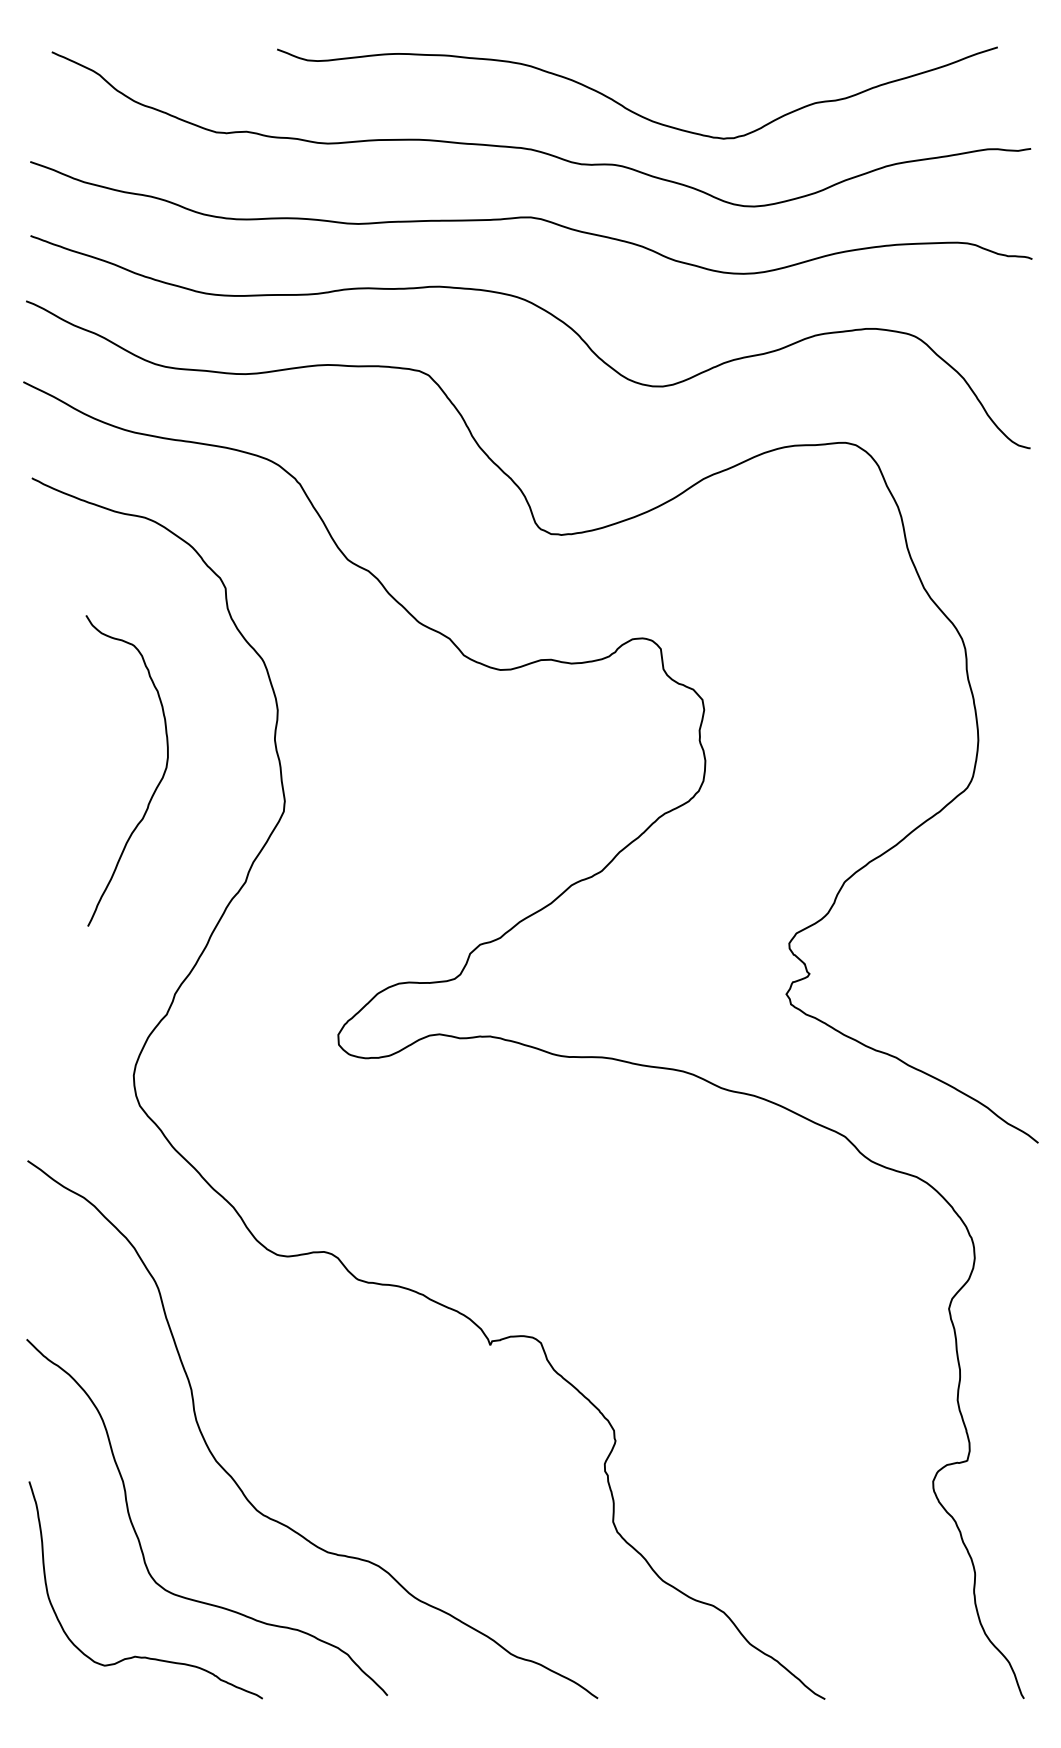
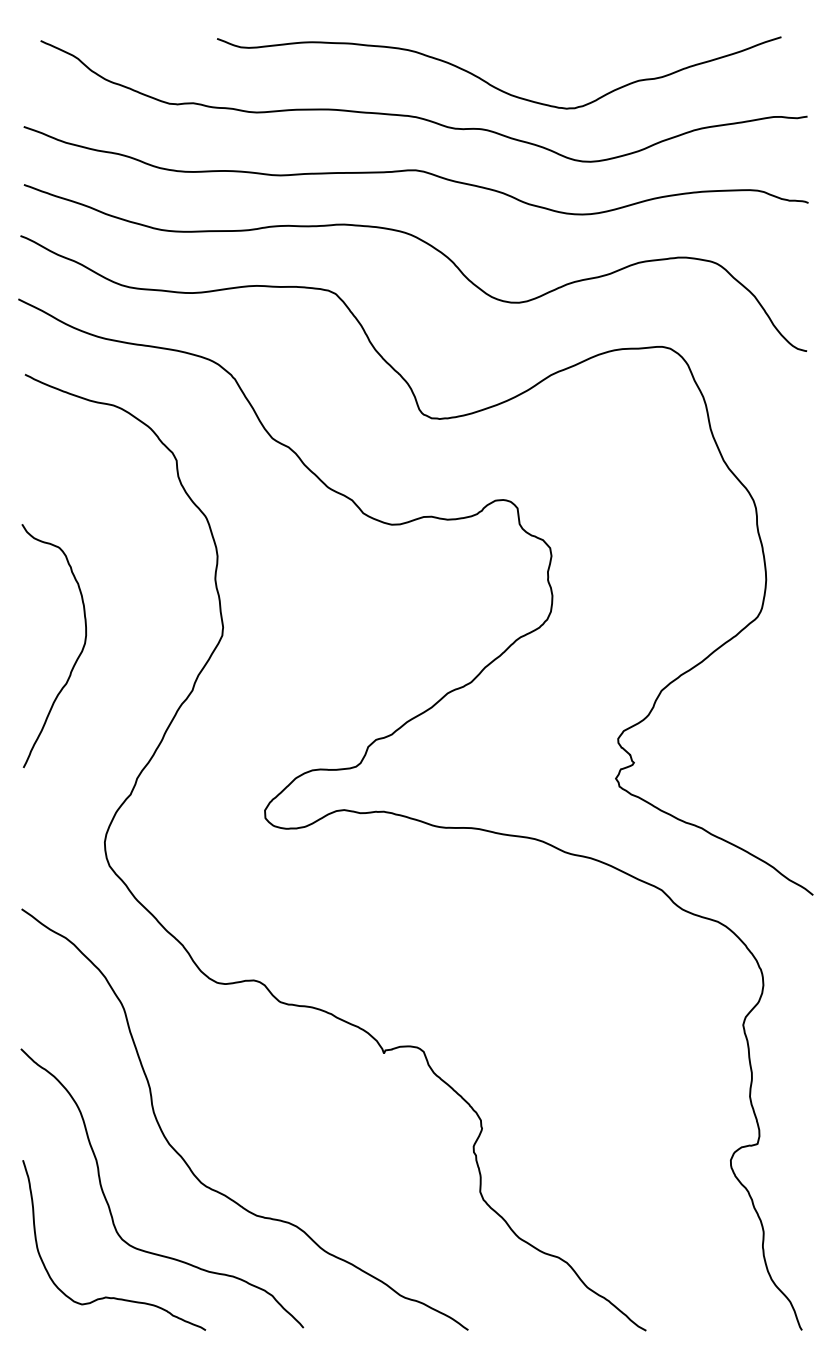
curve: (156, 786) -> (77, 658), moved

